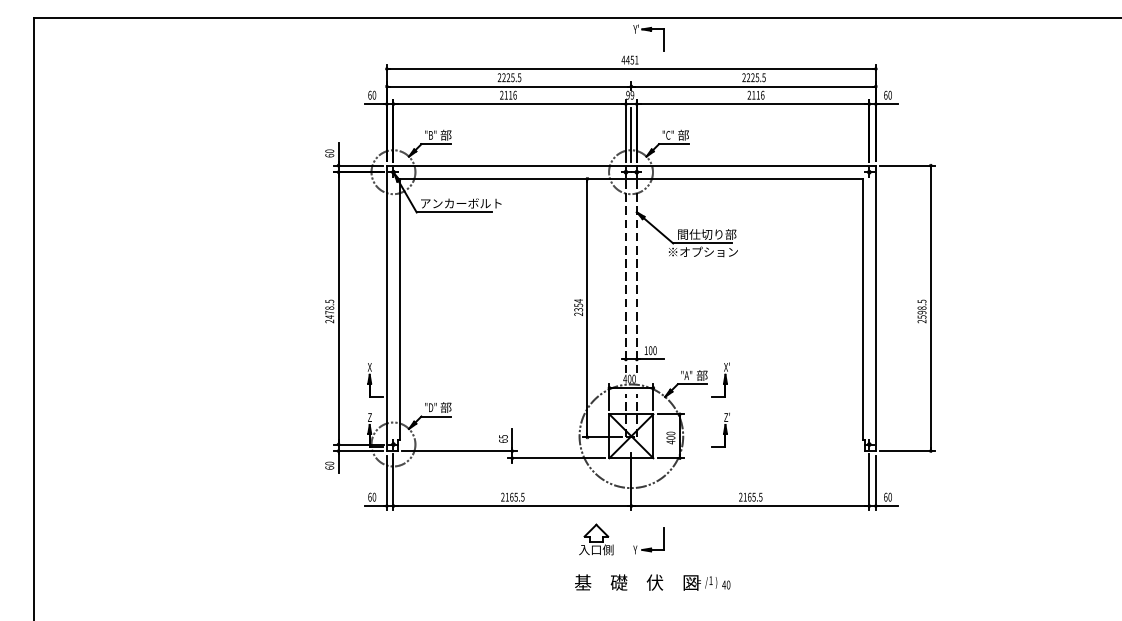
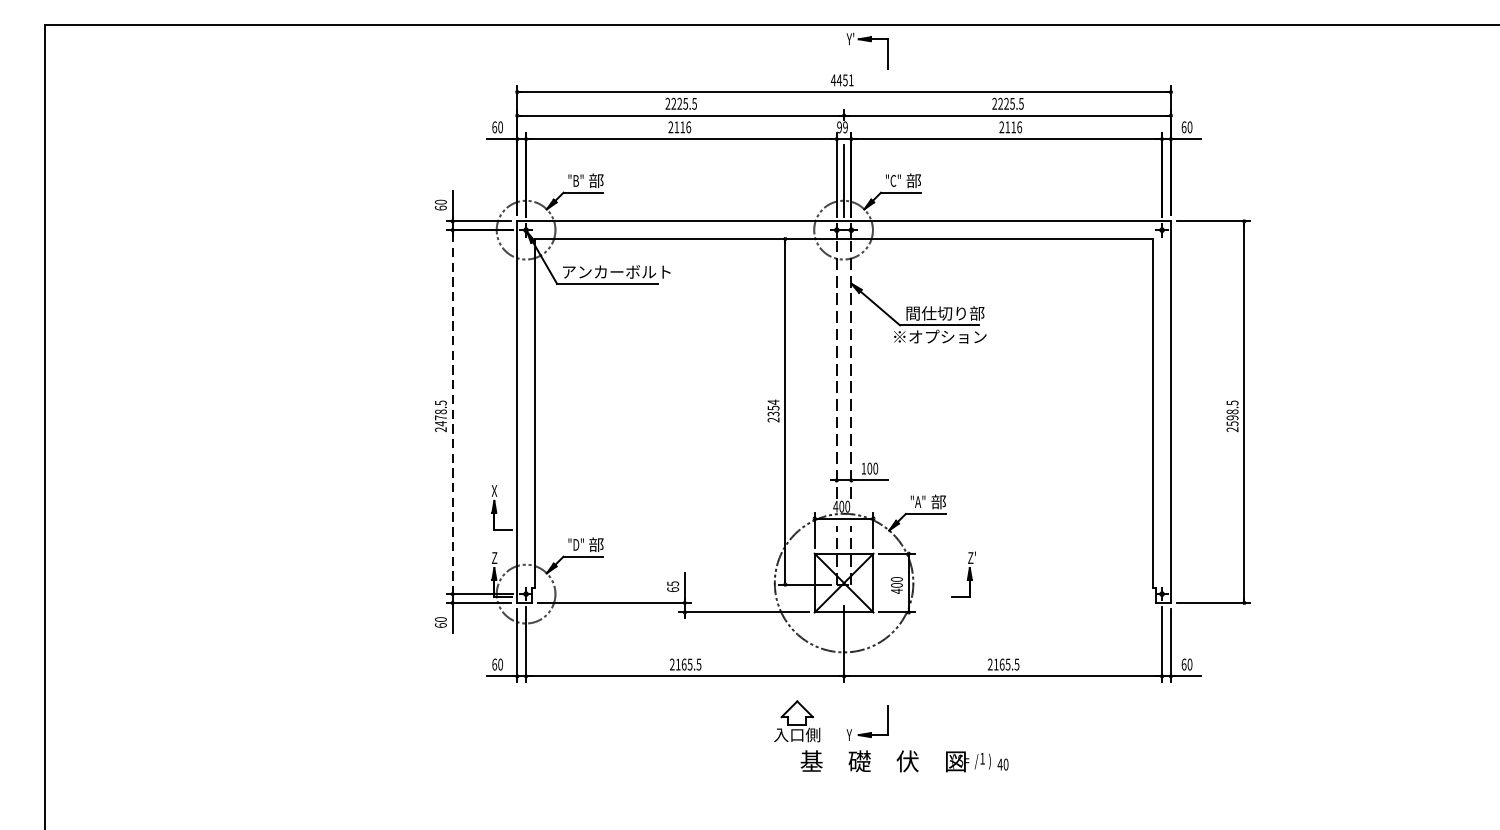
line: (338, 308) -> (452, 412), solid -> dashed
part: (720, 379) -> (963, 507), removed
text: (652, 582) -> (904, 761), moved

